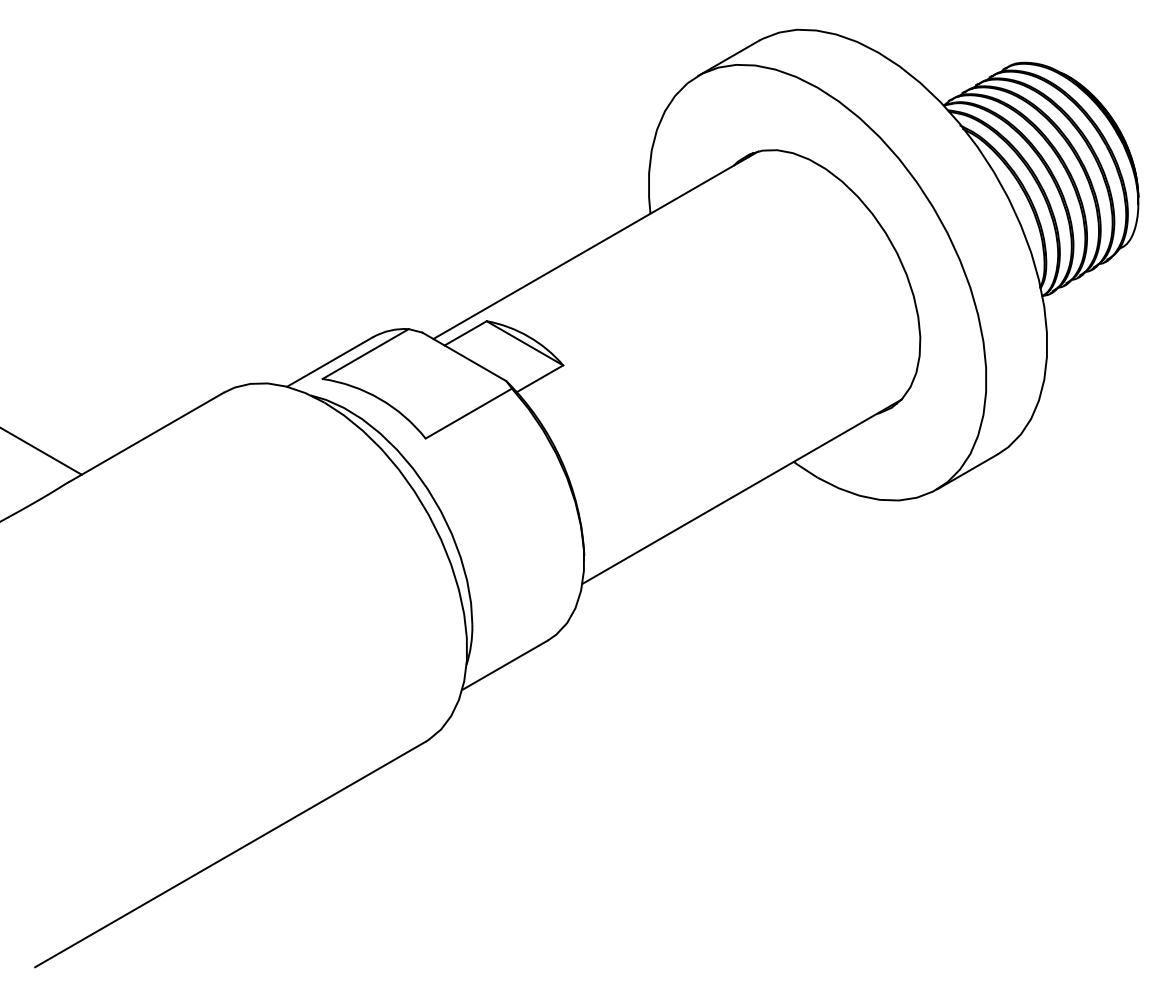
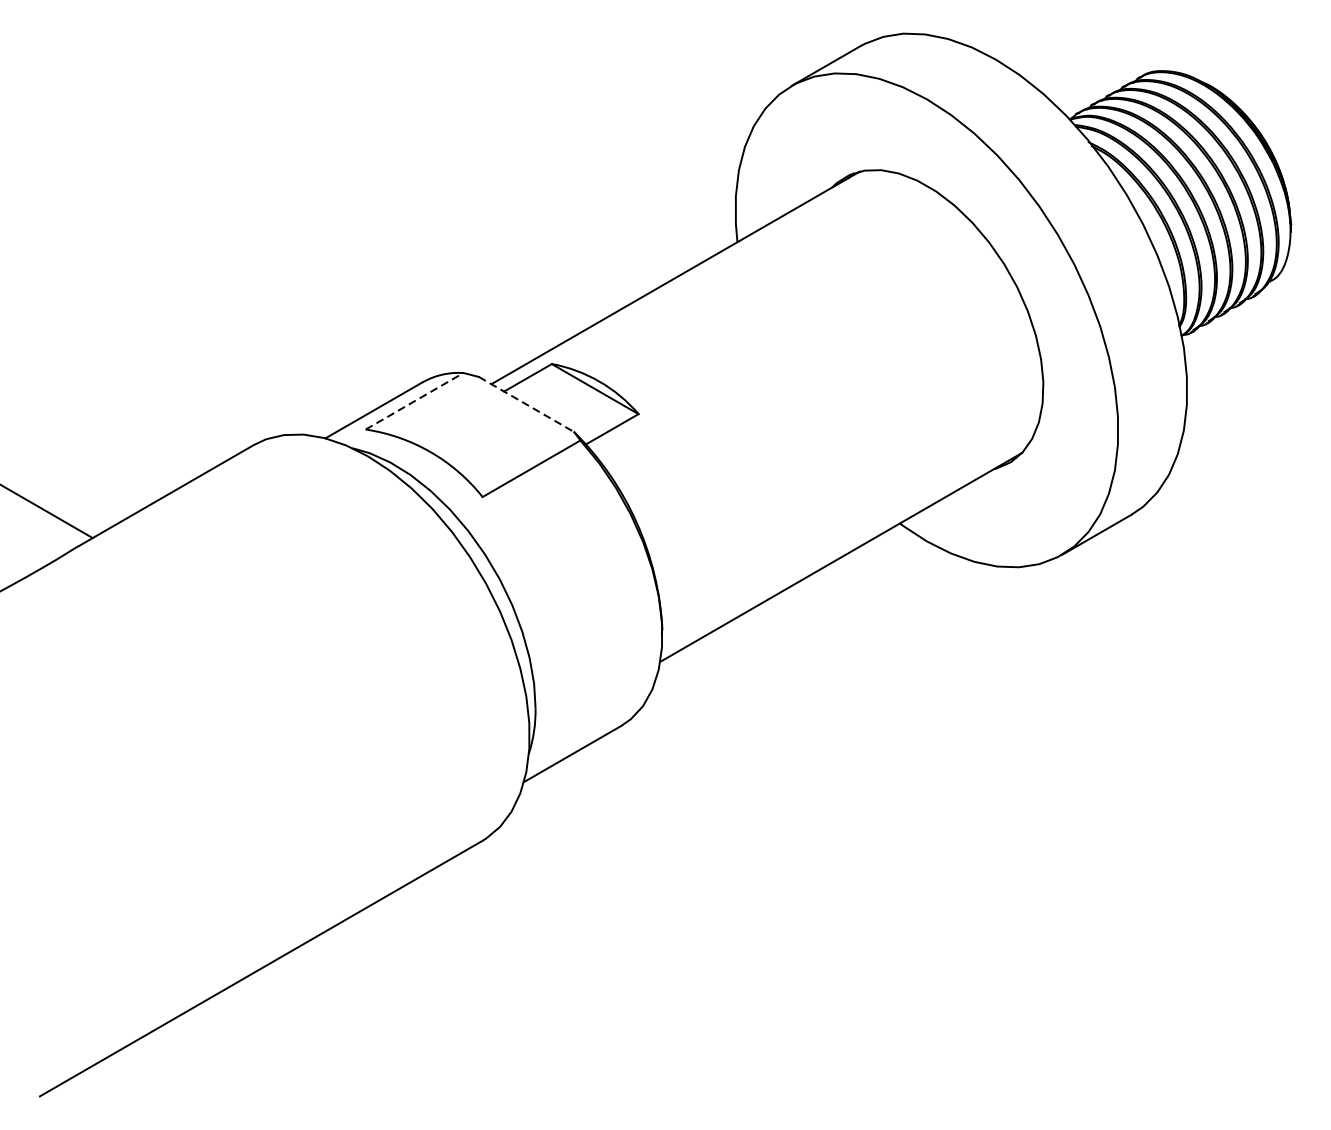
line: (365, 354) -> (414, 401), solid -> dashed
line: (464, 357) -> (526, 405), solid -> dashed

